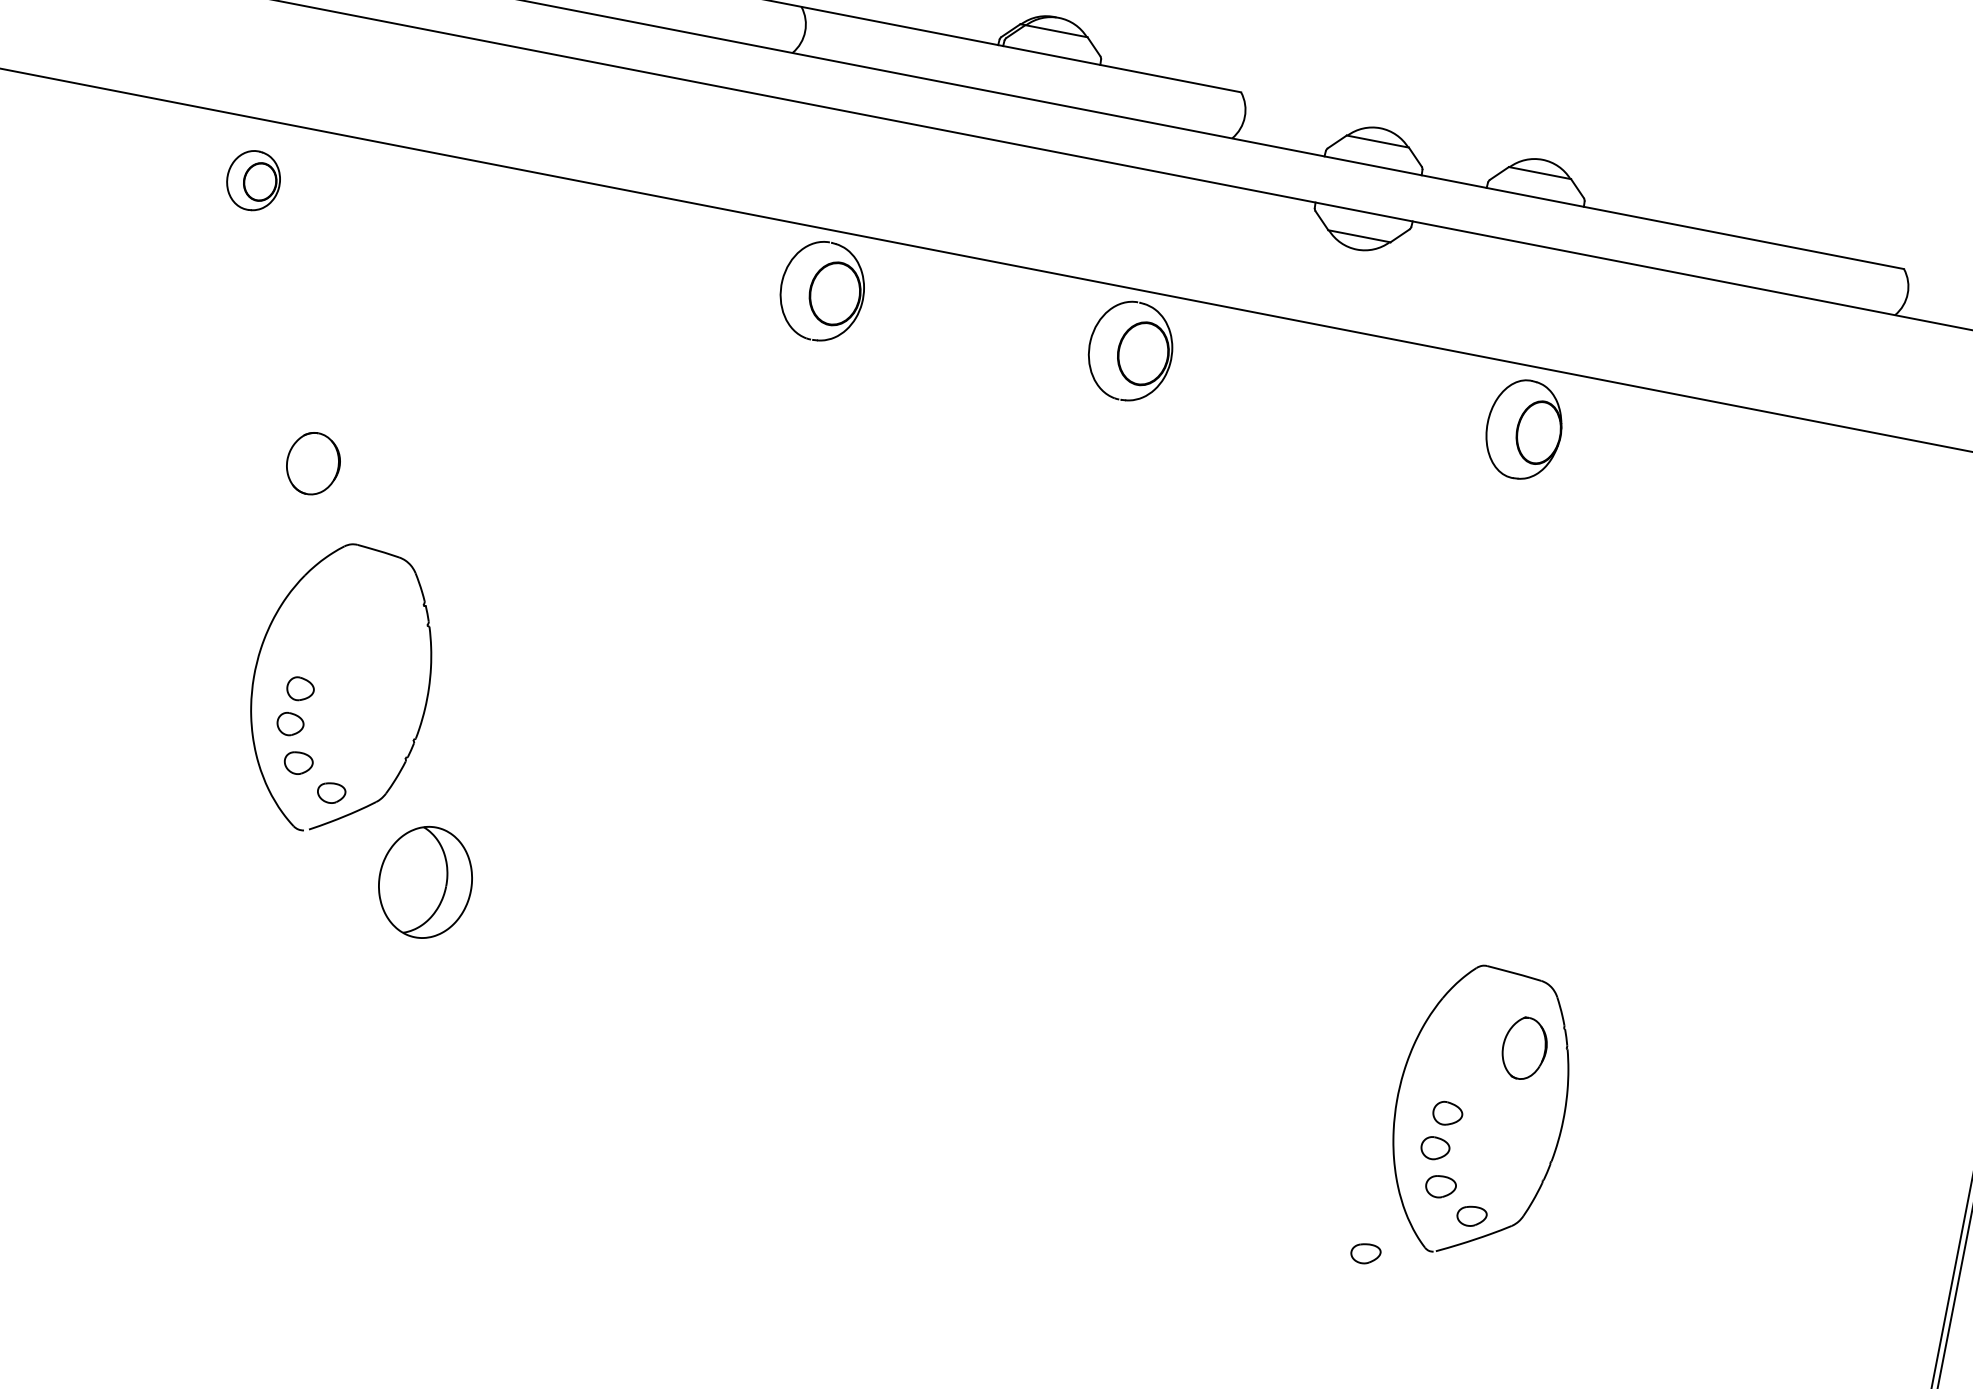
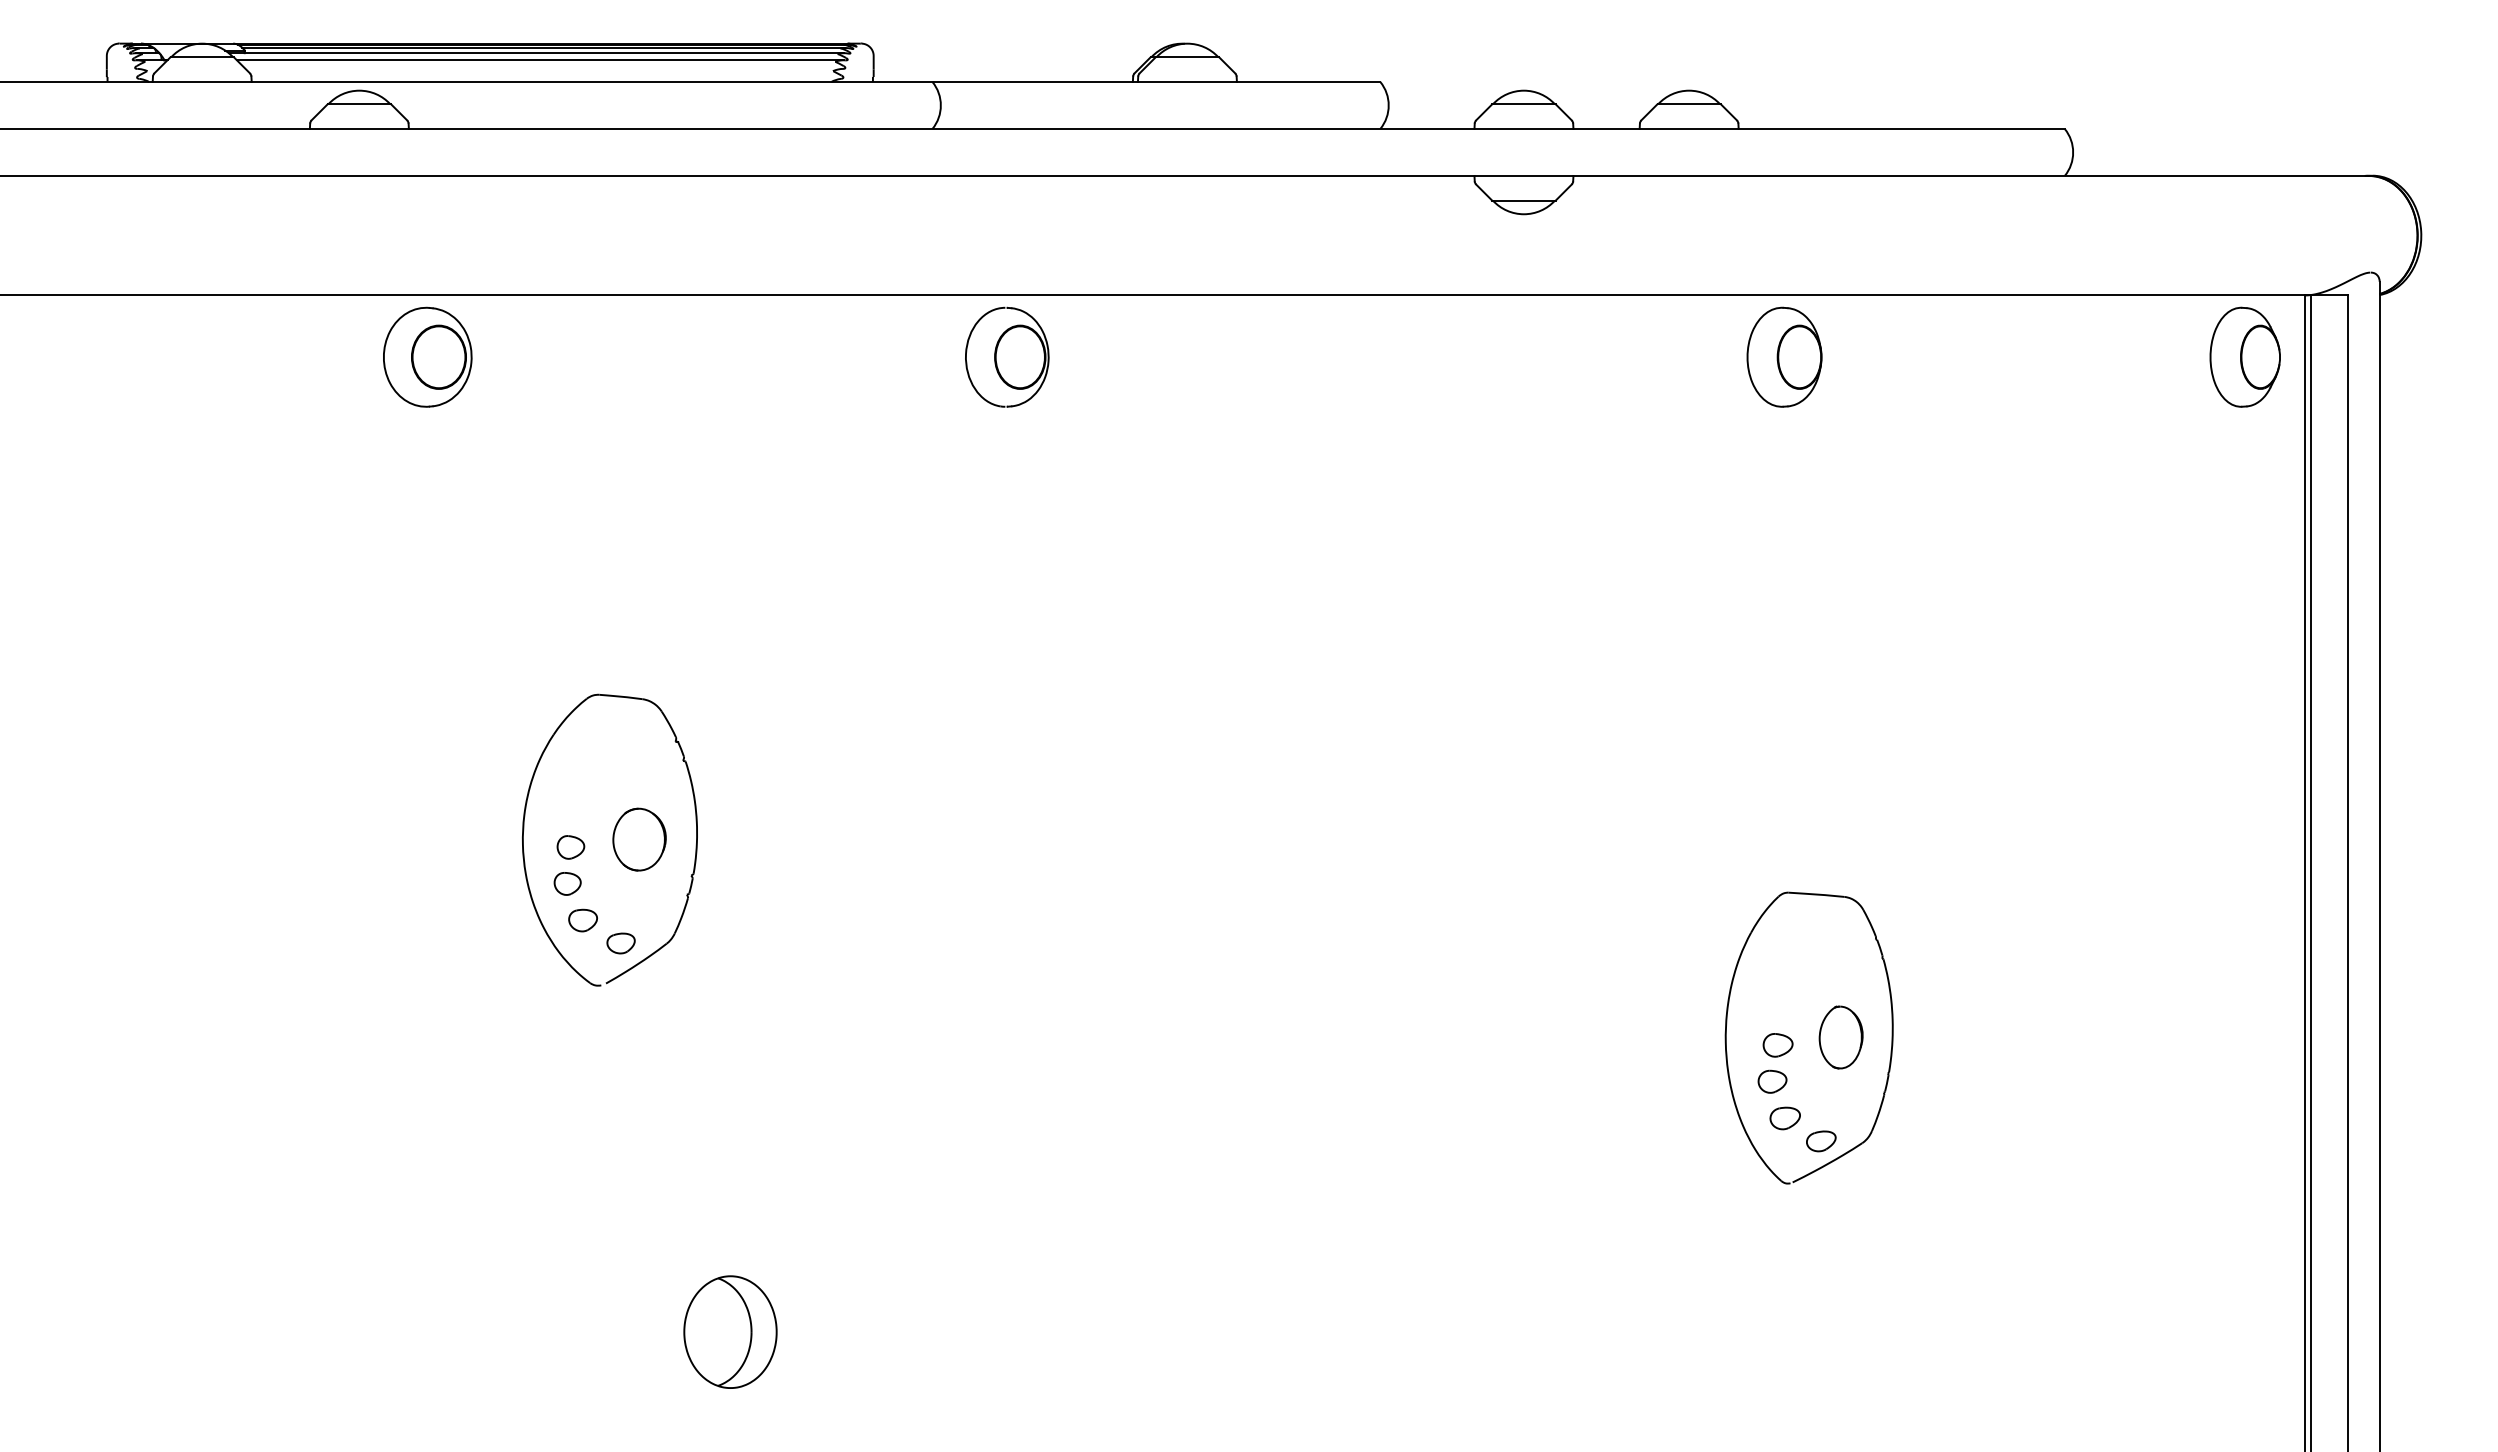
part: (253, 179) -> (427, 356), size x1.67
part: (1130, 350) -> (1321, 356), removed
part: (1524, 429) -> (1784, 356), moved
part: (313, 463) -> (639, 839), moved
part: (425, 881) -> (730, 1331), moved
part: (1524, 1048) -> (1840, 1037), moved
part: (1365, 1254) -> (1724, 1198), removed

